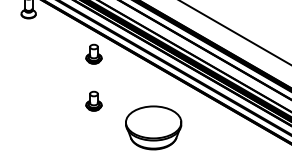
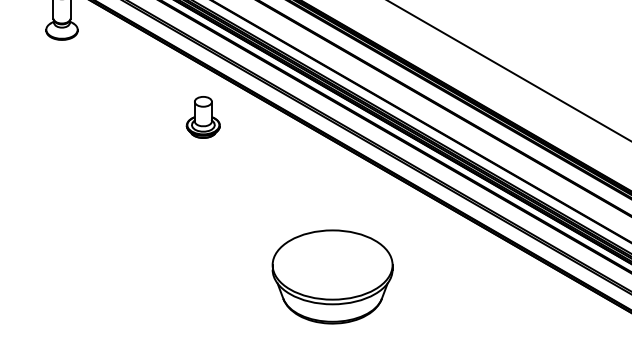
part: (93, 100) -> (202, 217), removed

